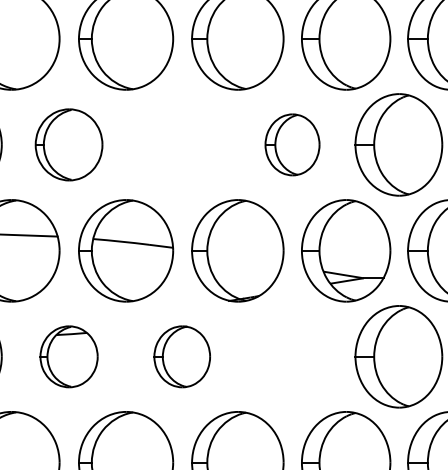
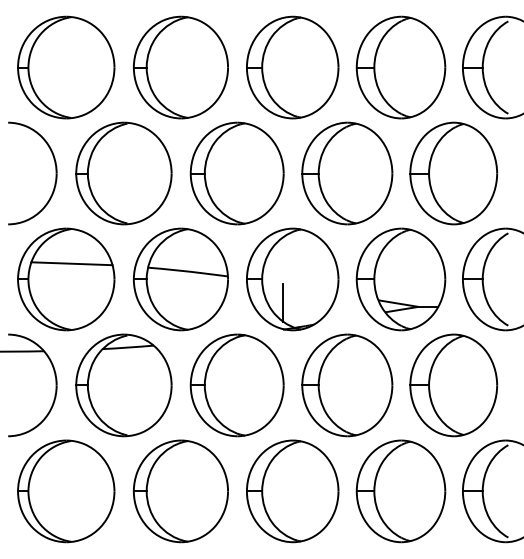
part: (68, 144) -> (123, 173), size x1.43
part: (181, 144) -> (236, 173), added
part: (292, 144) -> (347, 173), size x1.67
line: (227, 273) -> (282, 302), added
part: (68, 356) -> (123, 385), size x1.67
part: (181, 356) -> (236, 385), size x1.67
part: (292, 356) -> (347, 385), added

